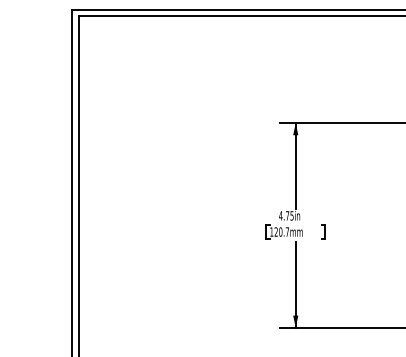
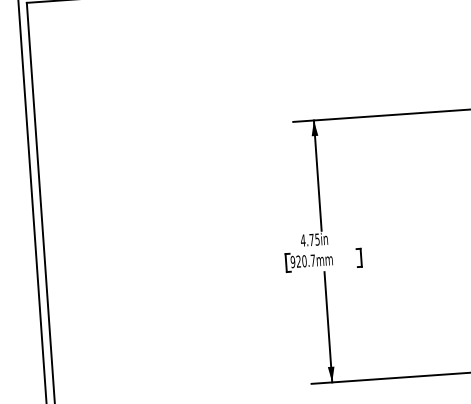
text: (271, 231) -> (292, 261), 120.7mm -> 920.7mm

